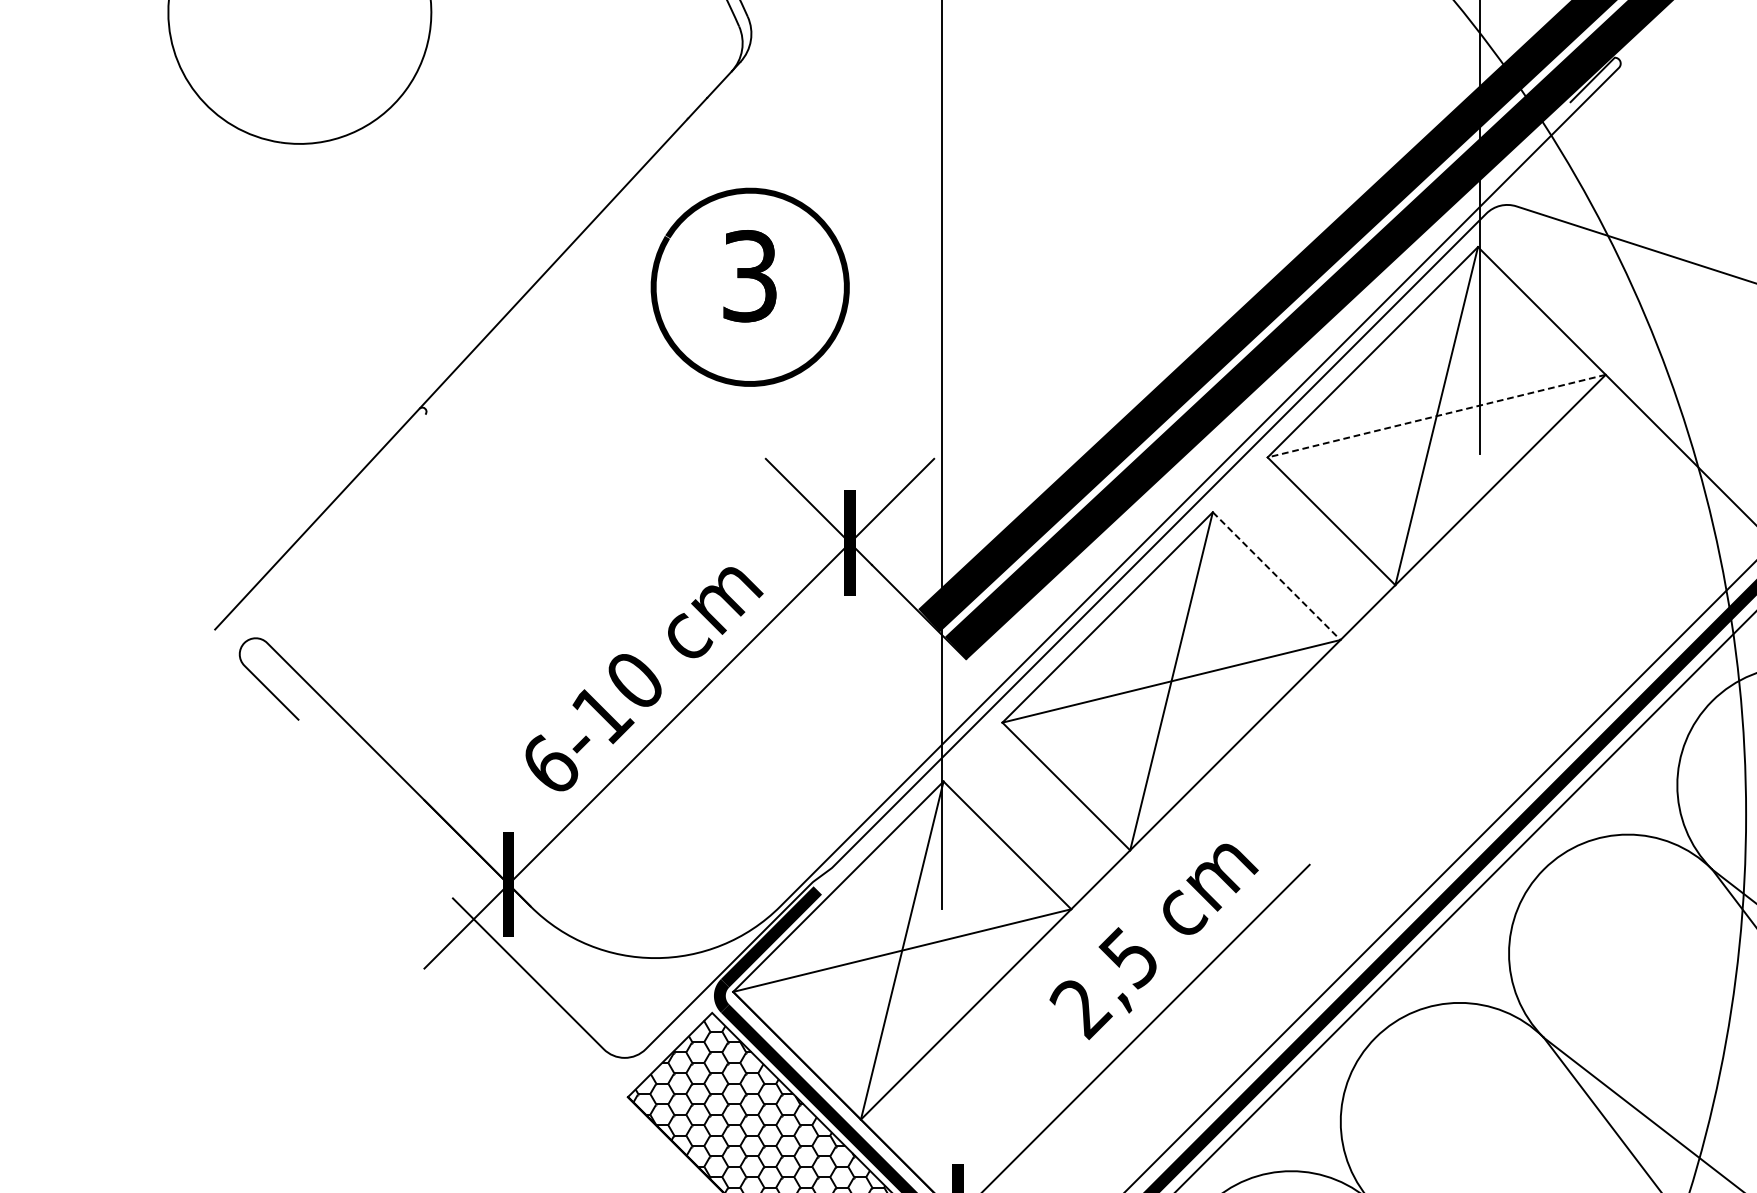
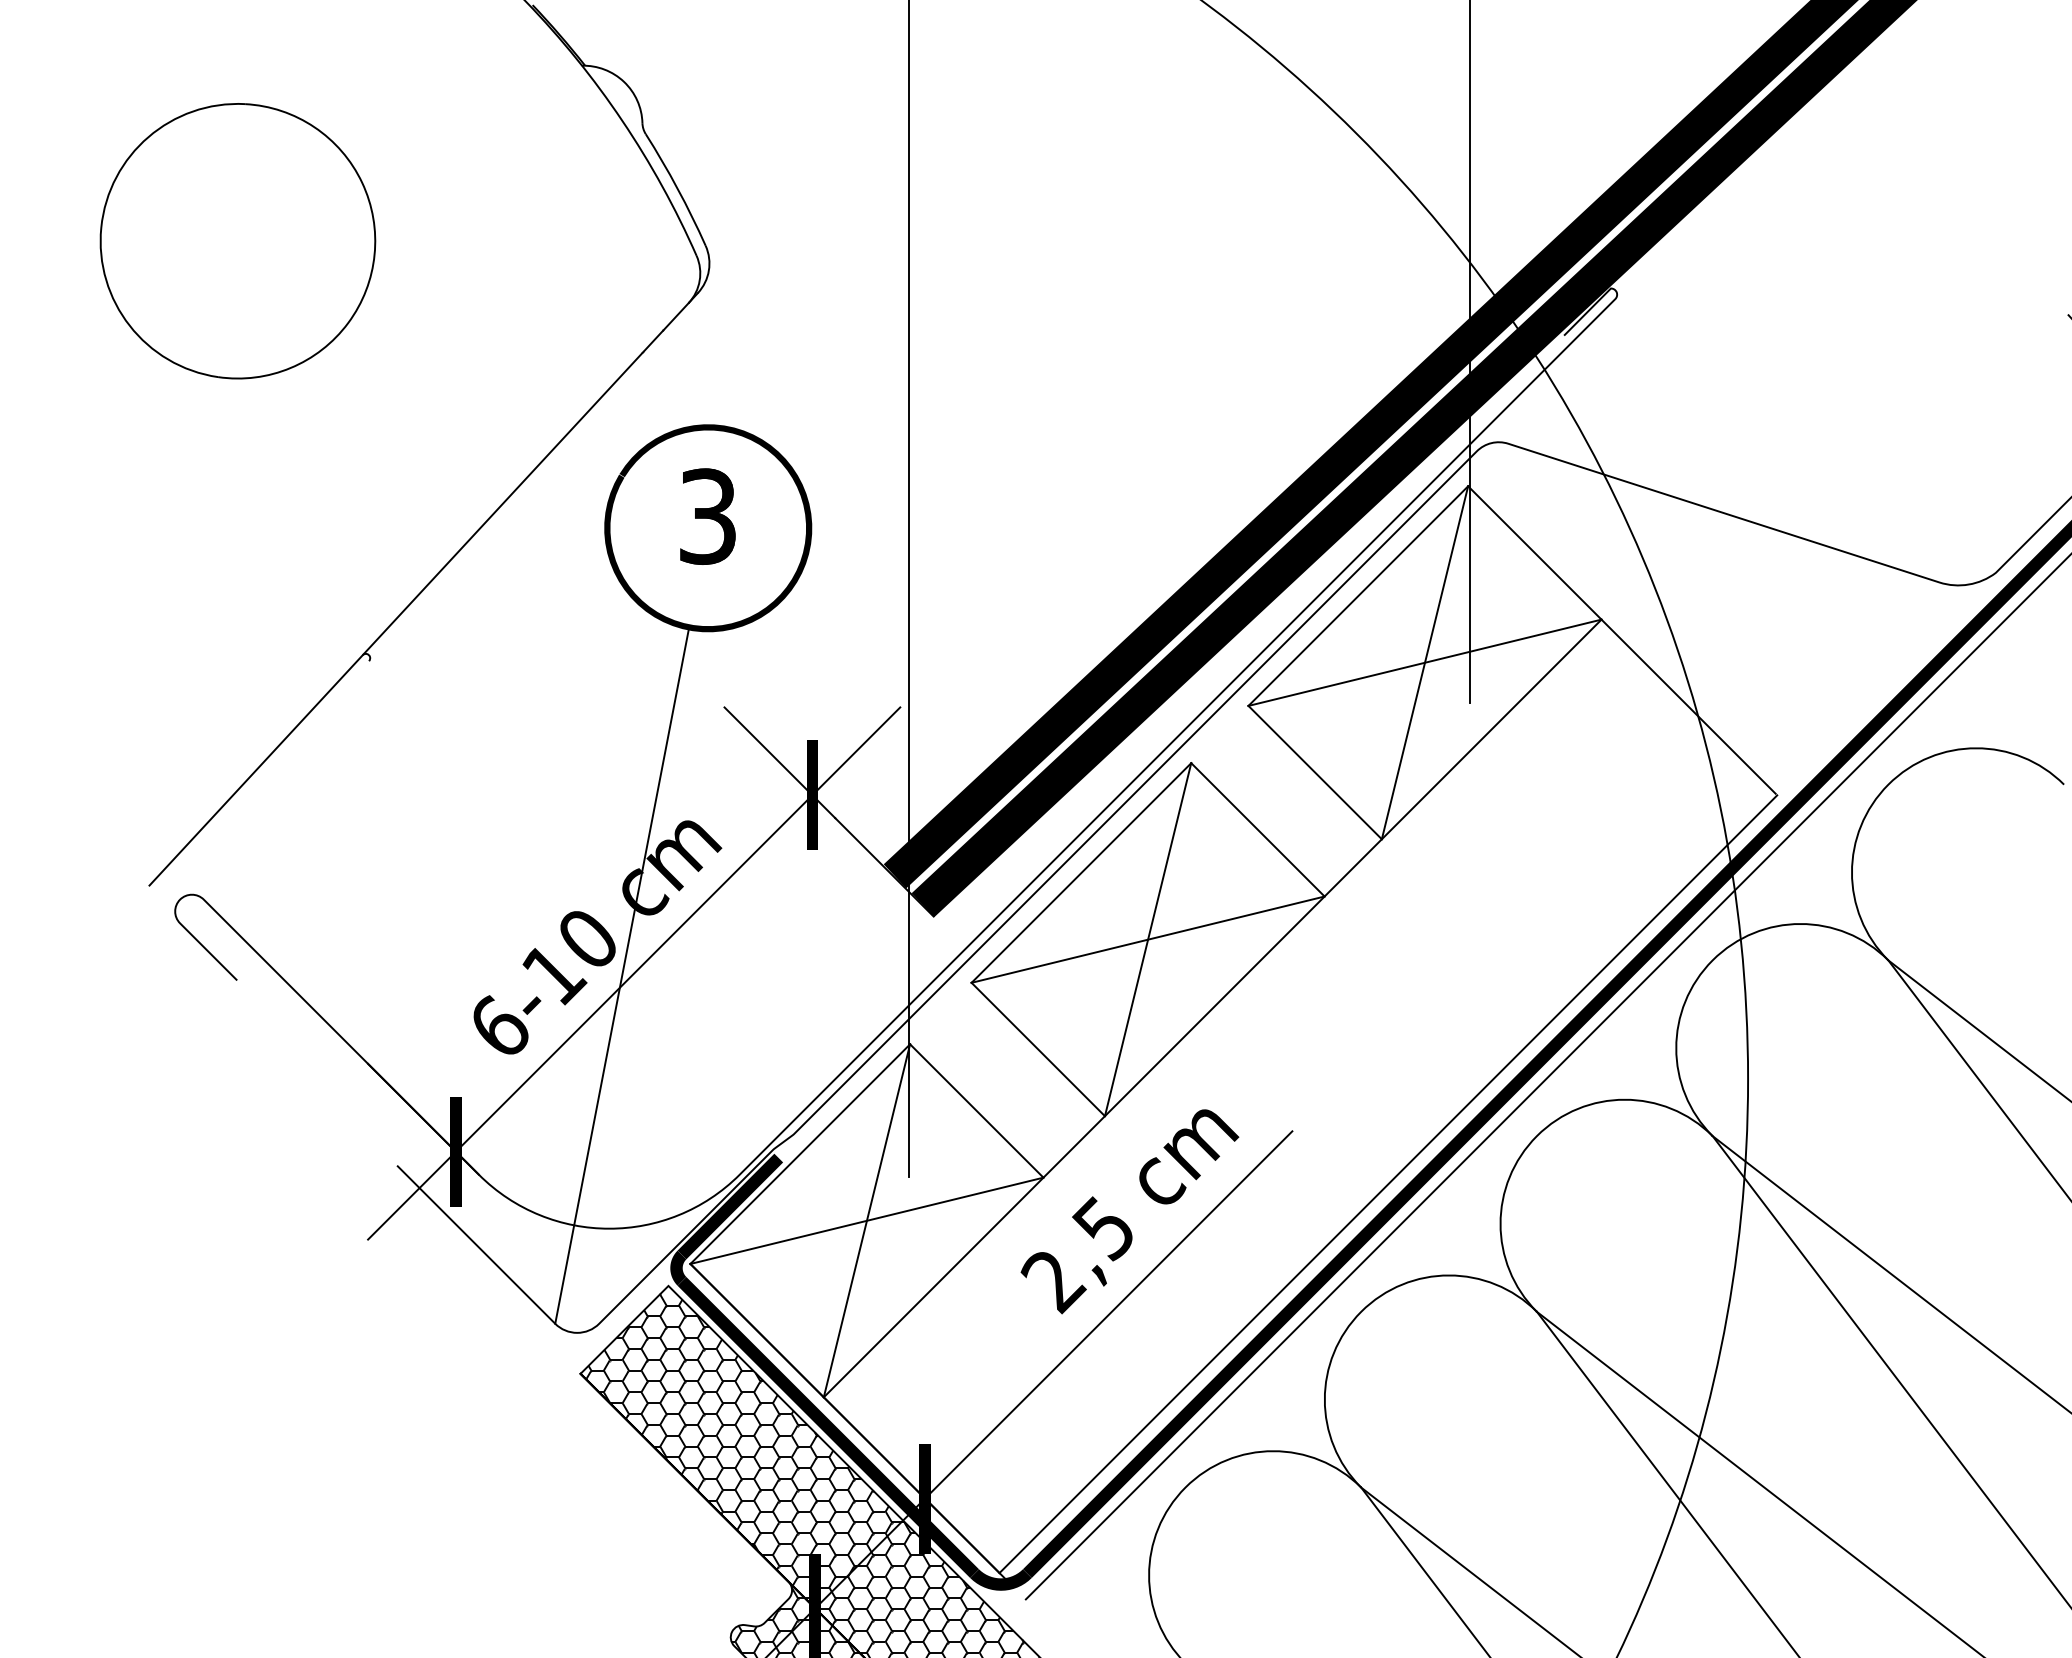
line: (1437, 415) -> (1425, 662), dashed -> solid
line: (1277, 576) -> (1258, 830), dashed -> solid
line: (668, 715) -> (622, 975), added

